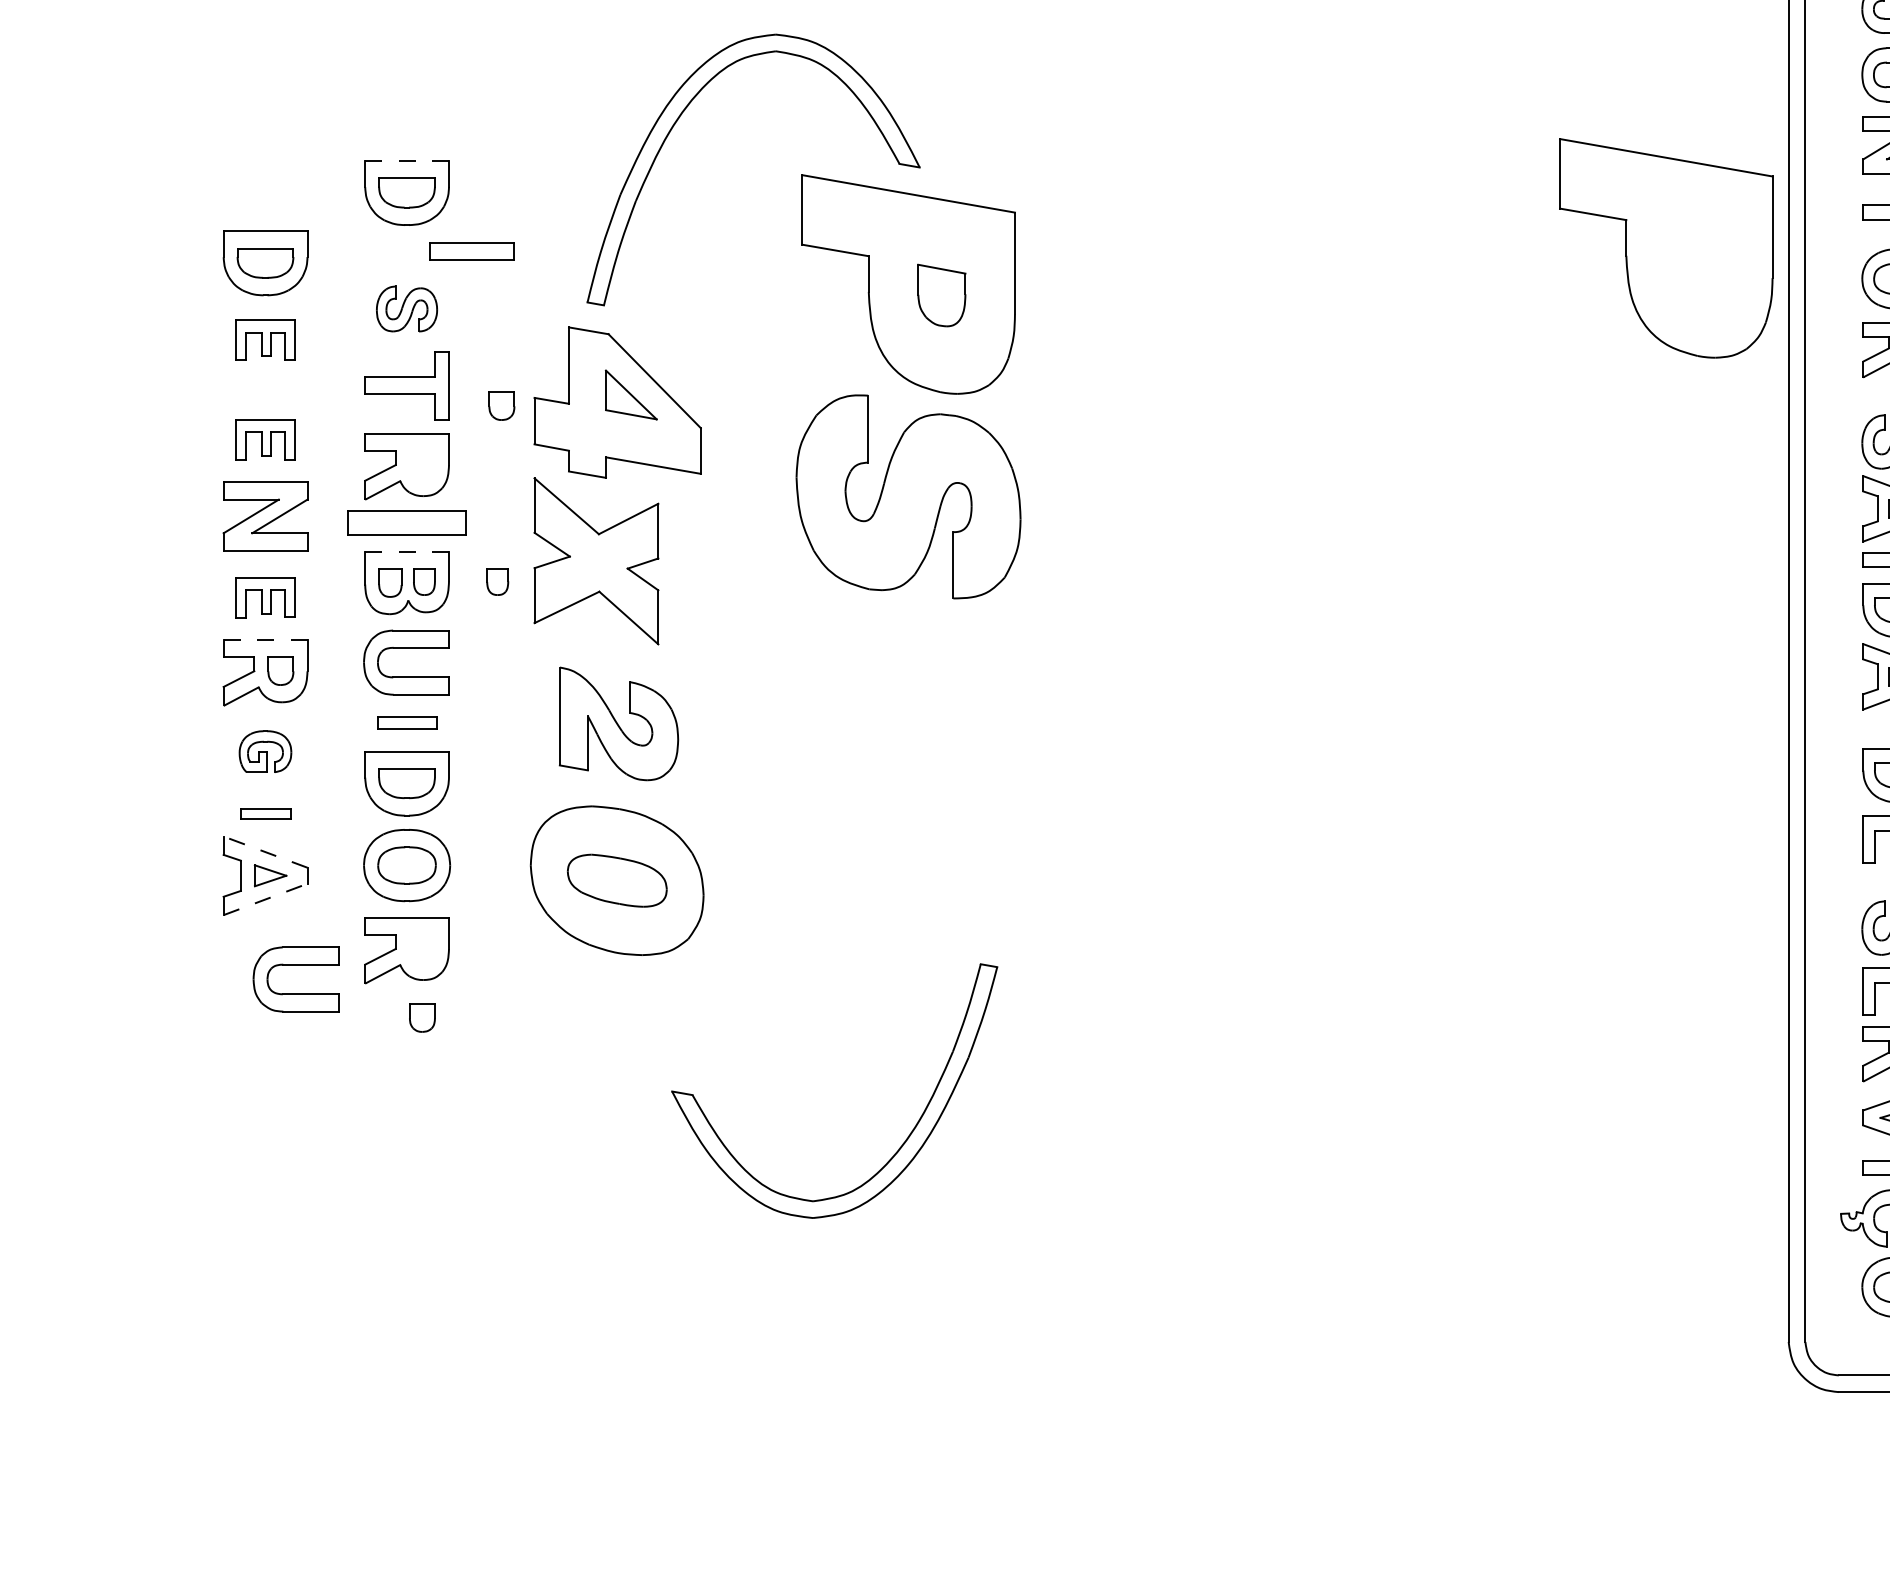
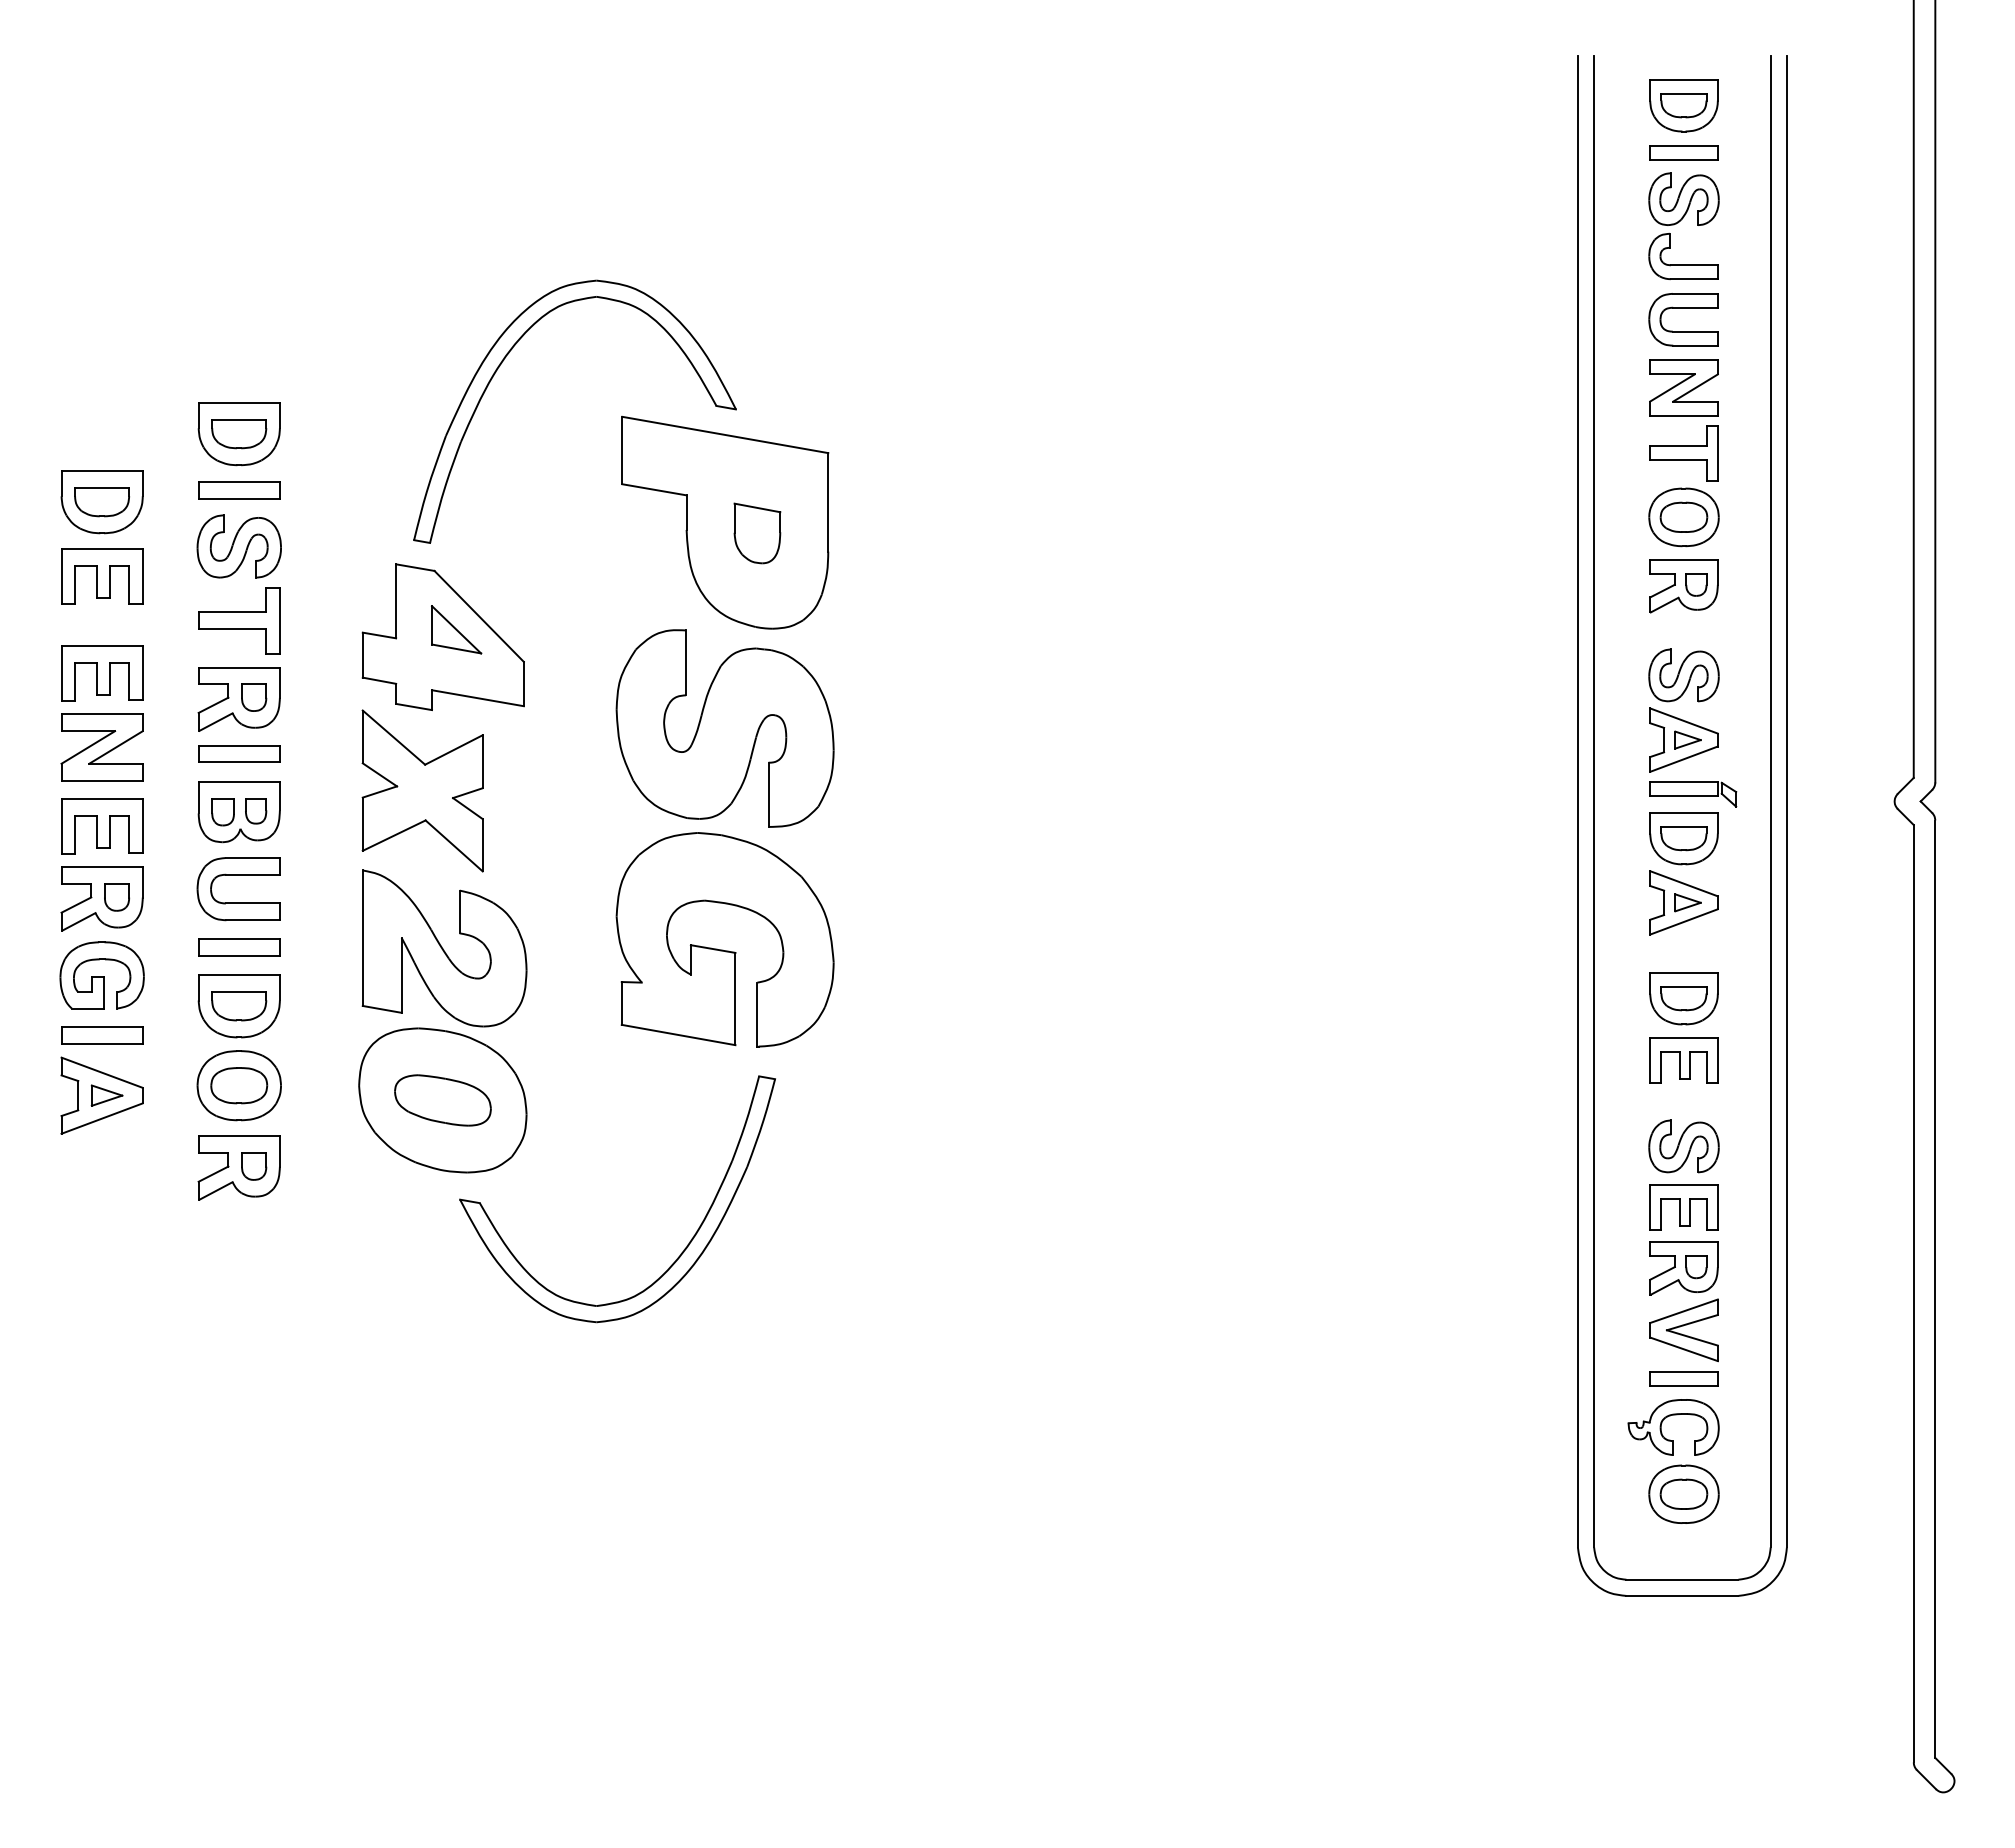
line: (407, 161) -> (239, 403), dashed -> solid
part: (1666, 248) -> (1459, 487), removed
part: (472, 251) -> (239, 490), moved
part: (406, 309) -> (238, 546), size x1.43
part: (265, 339) -> (102, 576), size x1.43
part: (502, 406) -> (254, 697), moved
part: (265, 440) -> (102, 673), size x1.43
part: (407, 522) -> (239, 753), size x0.71
line: (407, 551) -> (239, 781), dashed -> solid
part: (498, 582) -> (327, 811), removed
part: (265, 597) -> (102, 826), size x1.43
line: (265, 640) -> (102, 867), dashed -> solid
part: (407, 722) -> (239, 947), size x1.43
part: (618, 723) -> (444, 948), size x1.43
part: (906, 724) -> (723, 949), added
part: (264, 751) -> (101, 975), size x1.67
part: (265, 813) -> (102, 1035), size x1.67
line: (264, 851) -> (101, 1072), dashed -> solid
line: (265, 899) -> (102, 1118), dashed -> solid
part: (295, 993) -> (131, 1209), removed
part: (422, 1018) -> (254, 1166), moved
part: (899, 1147) -> (680, 1253), moved

